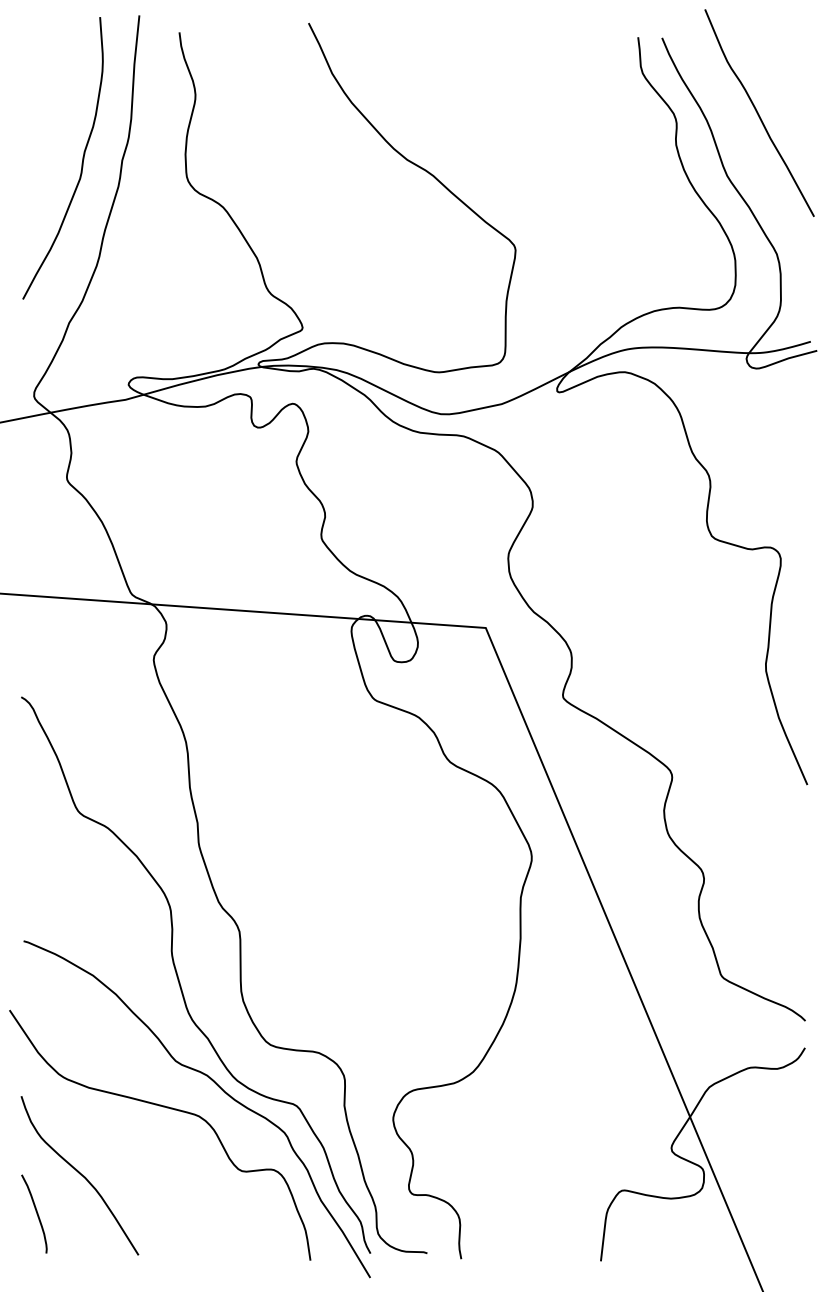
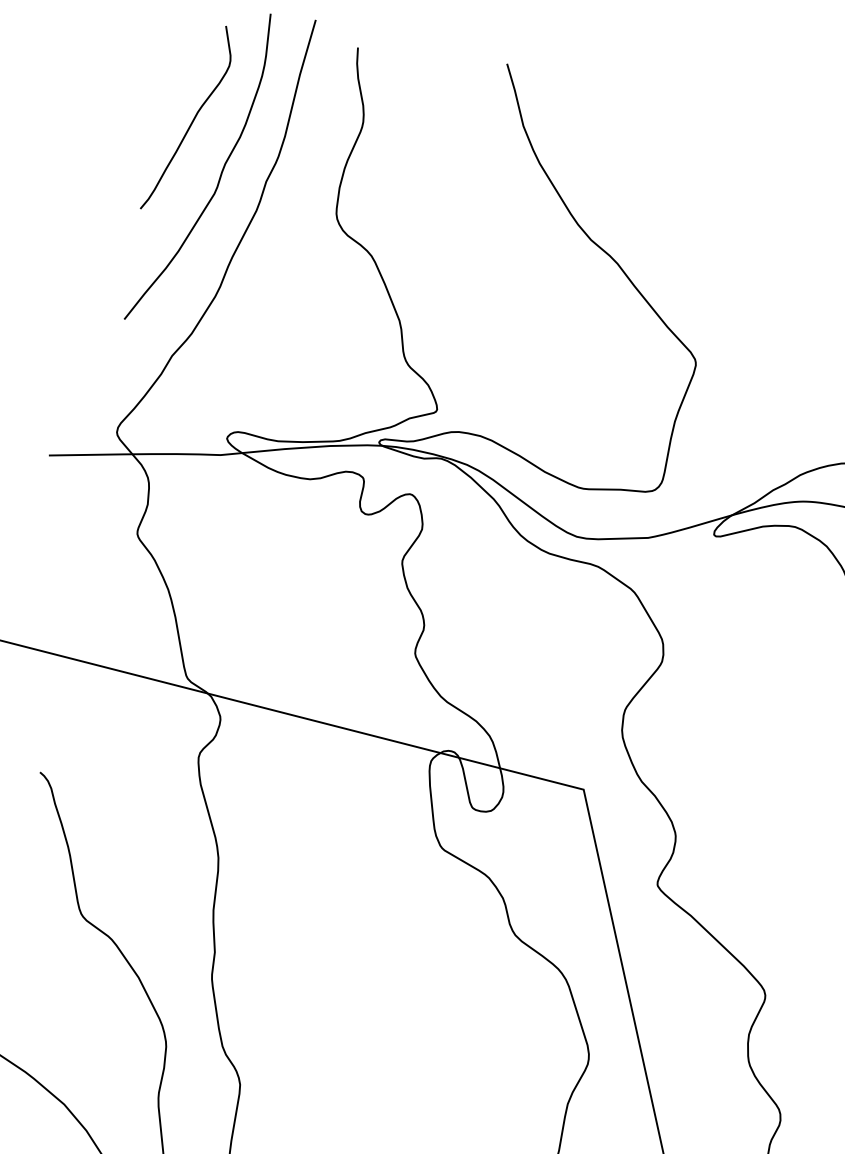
curve: (49, 120) -> (191, 121), added

